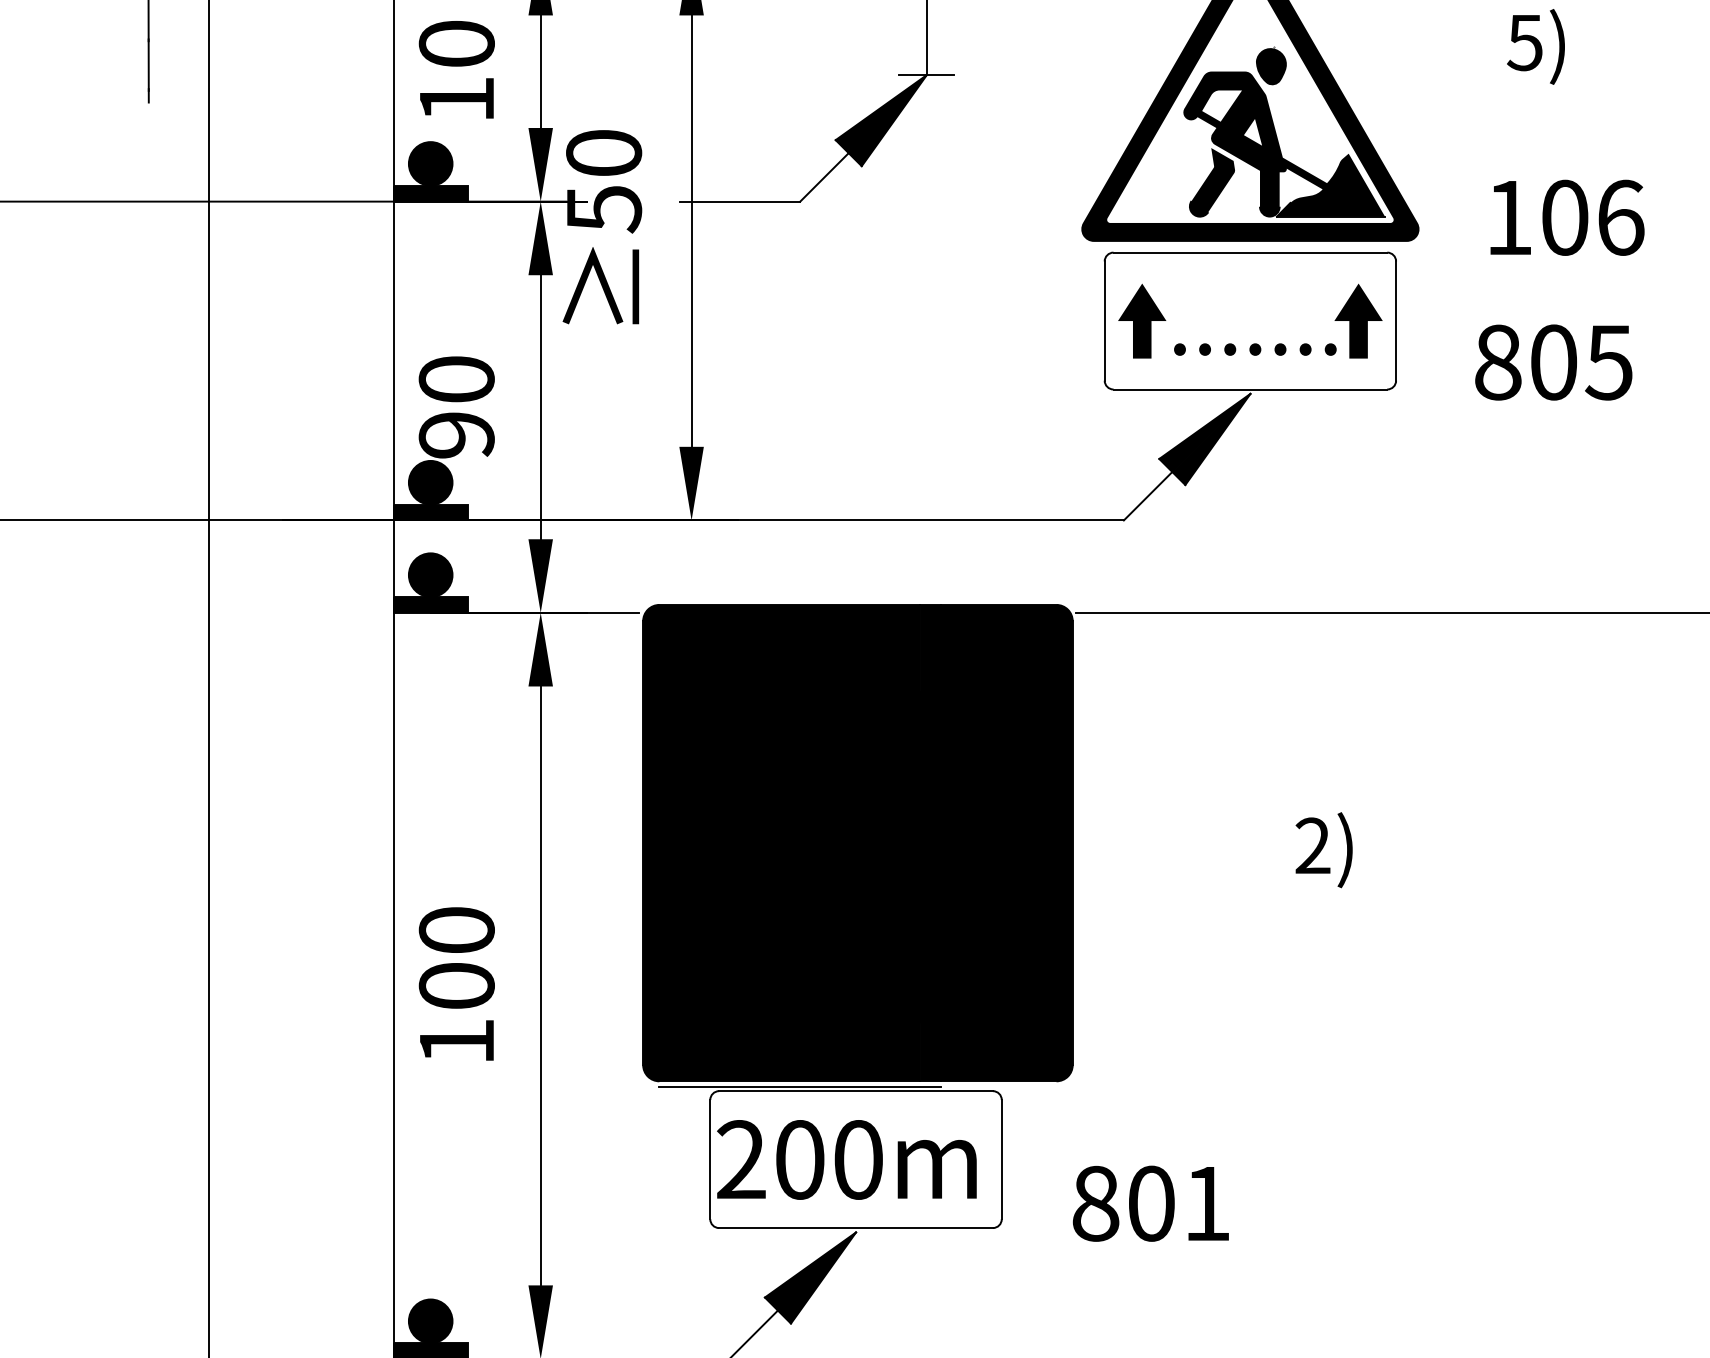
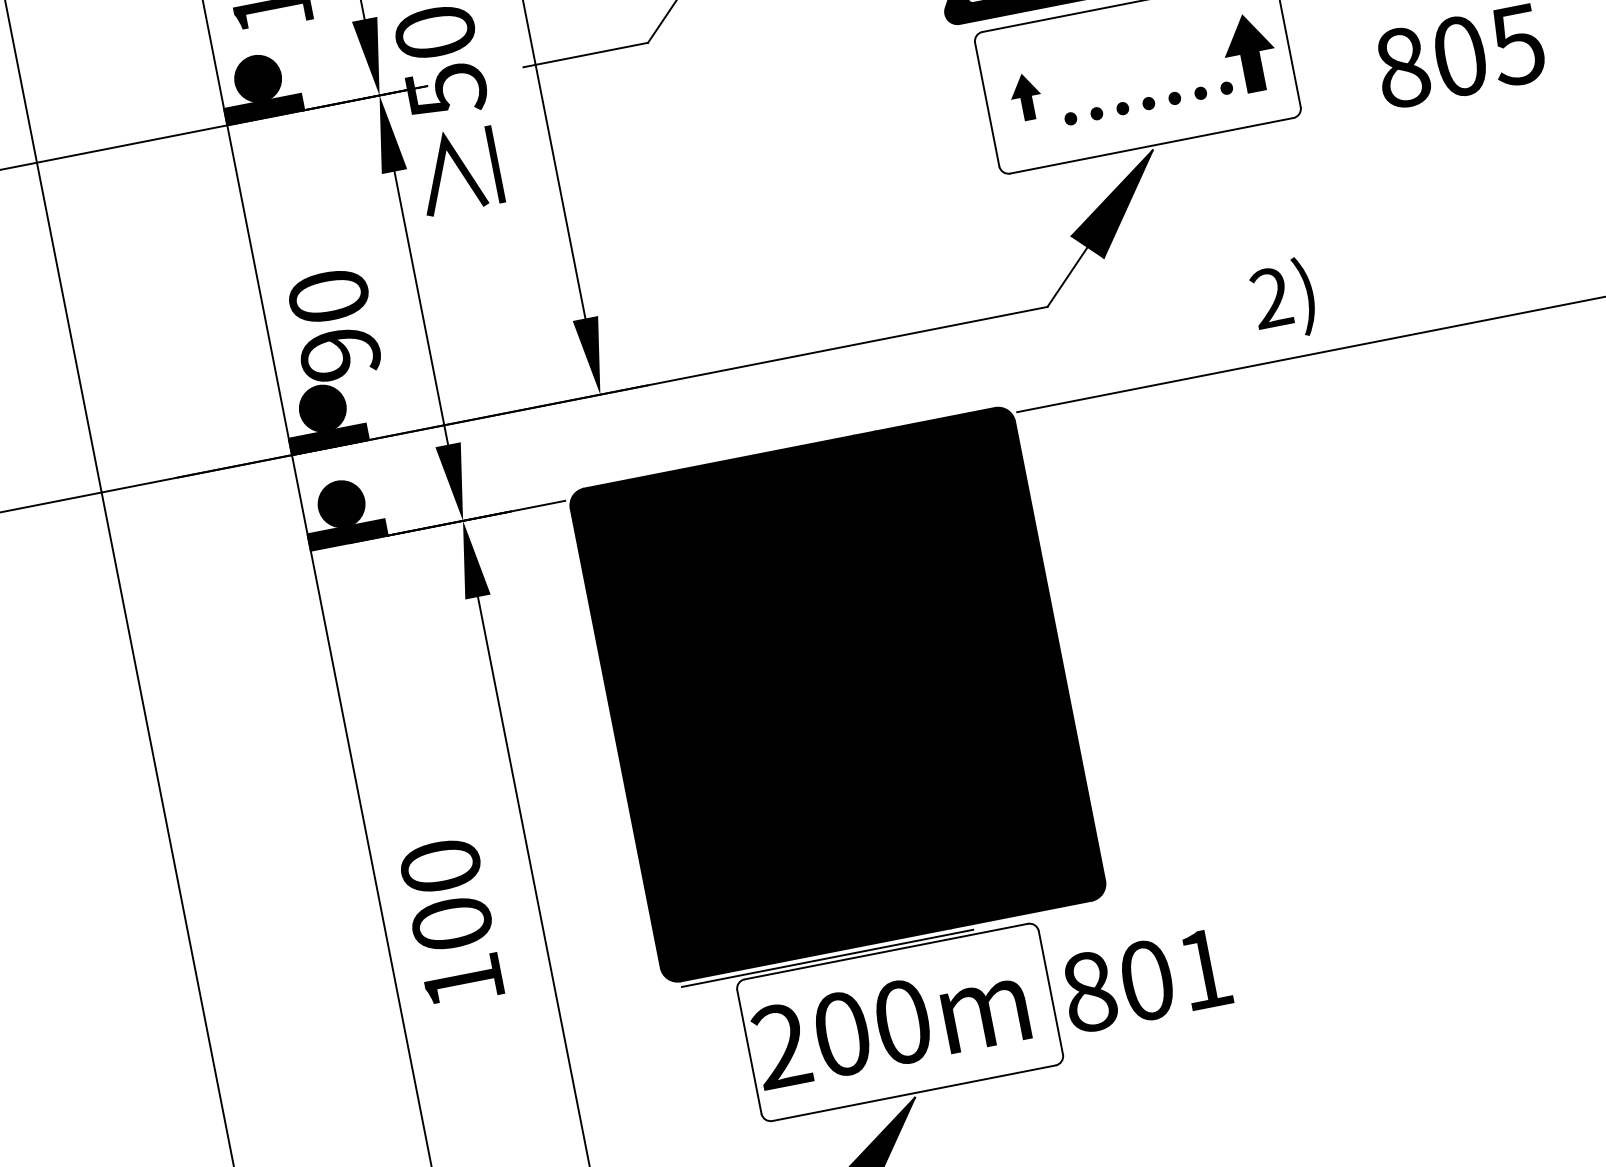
part: (1142, 320) -> (1026, 96), size x0.6
text: (1323, 850) -> (1283, 300), moved
text: (1150, 1203) -> (1145, 980), moved

